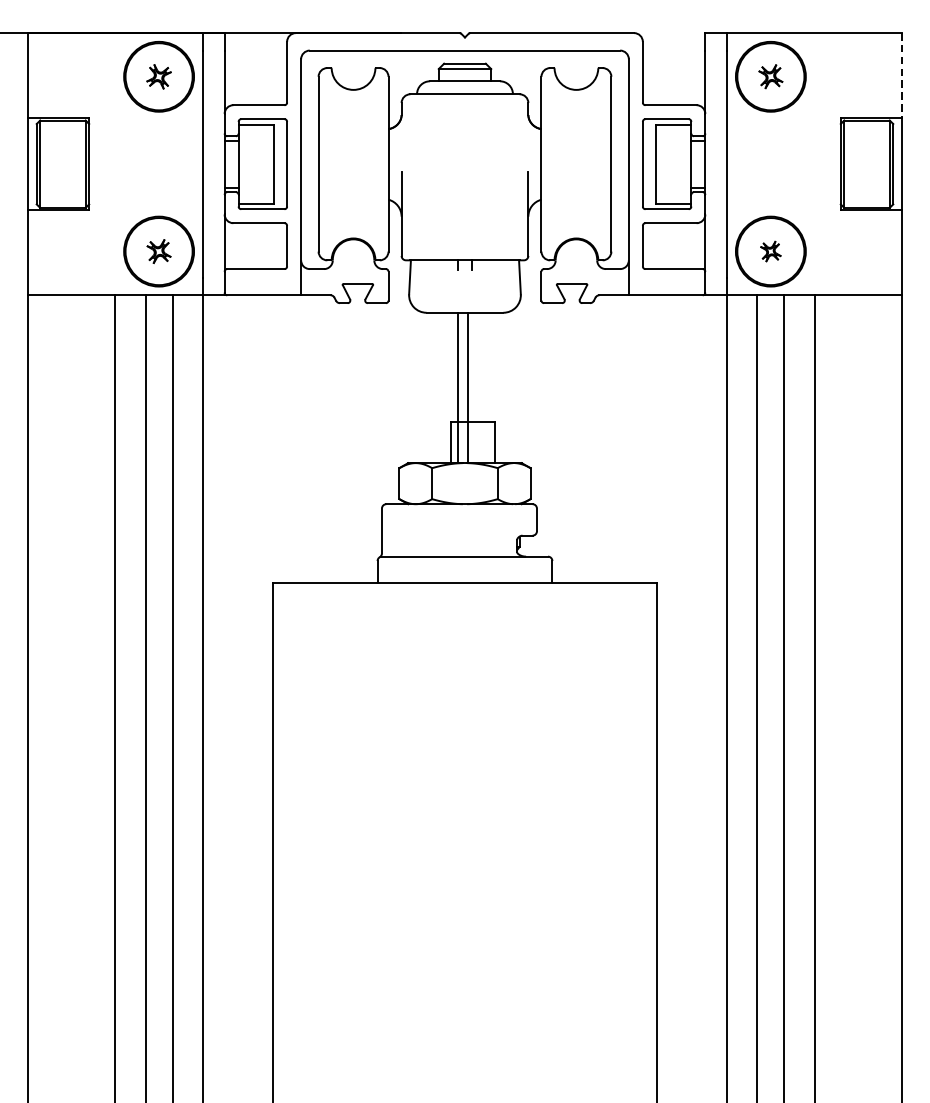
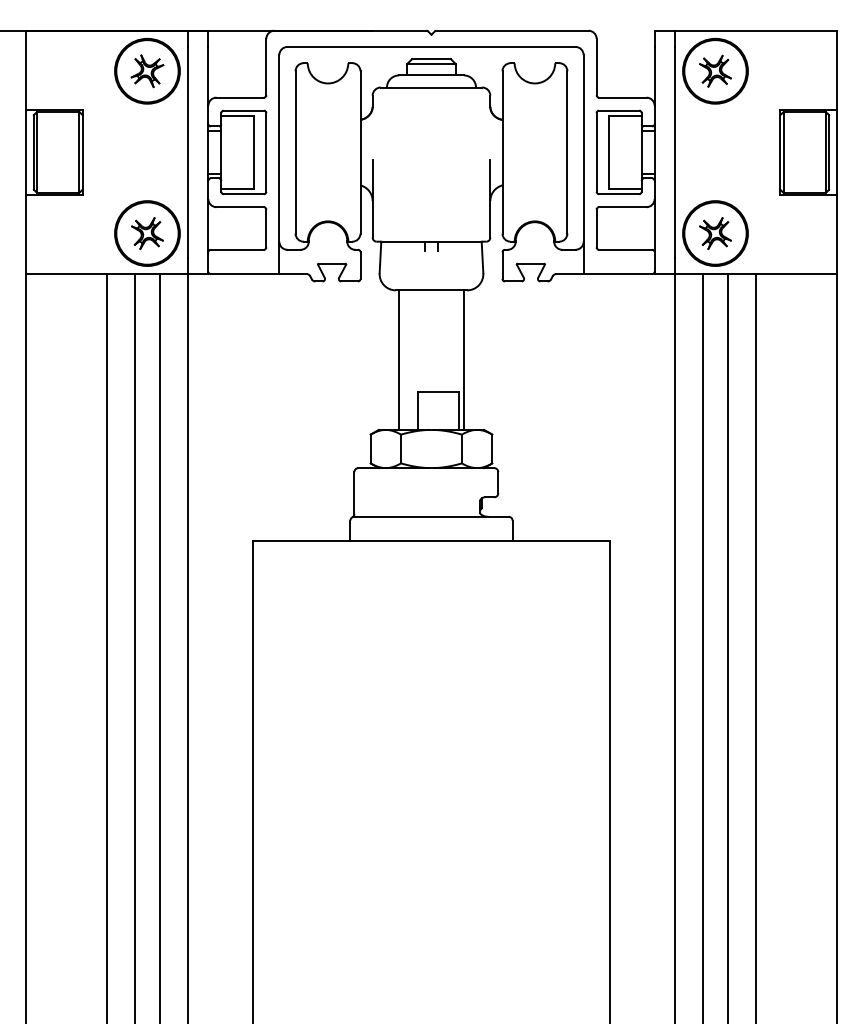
part: (770, 75) -> (715, 70), size x1.43
line: (902, 75) -> (837, 70), dashed -> solid
part: (159, 77) -> (147, 71), size x1.43
part: (159, 251) -> (147, 233), size x1.43
part: (770, 251) -> (715, 233), size x1.67
line: (458, 387) -> (399, 359), moved
line: (467, 387) -> (463, 359), moved

